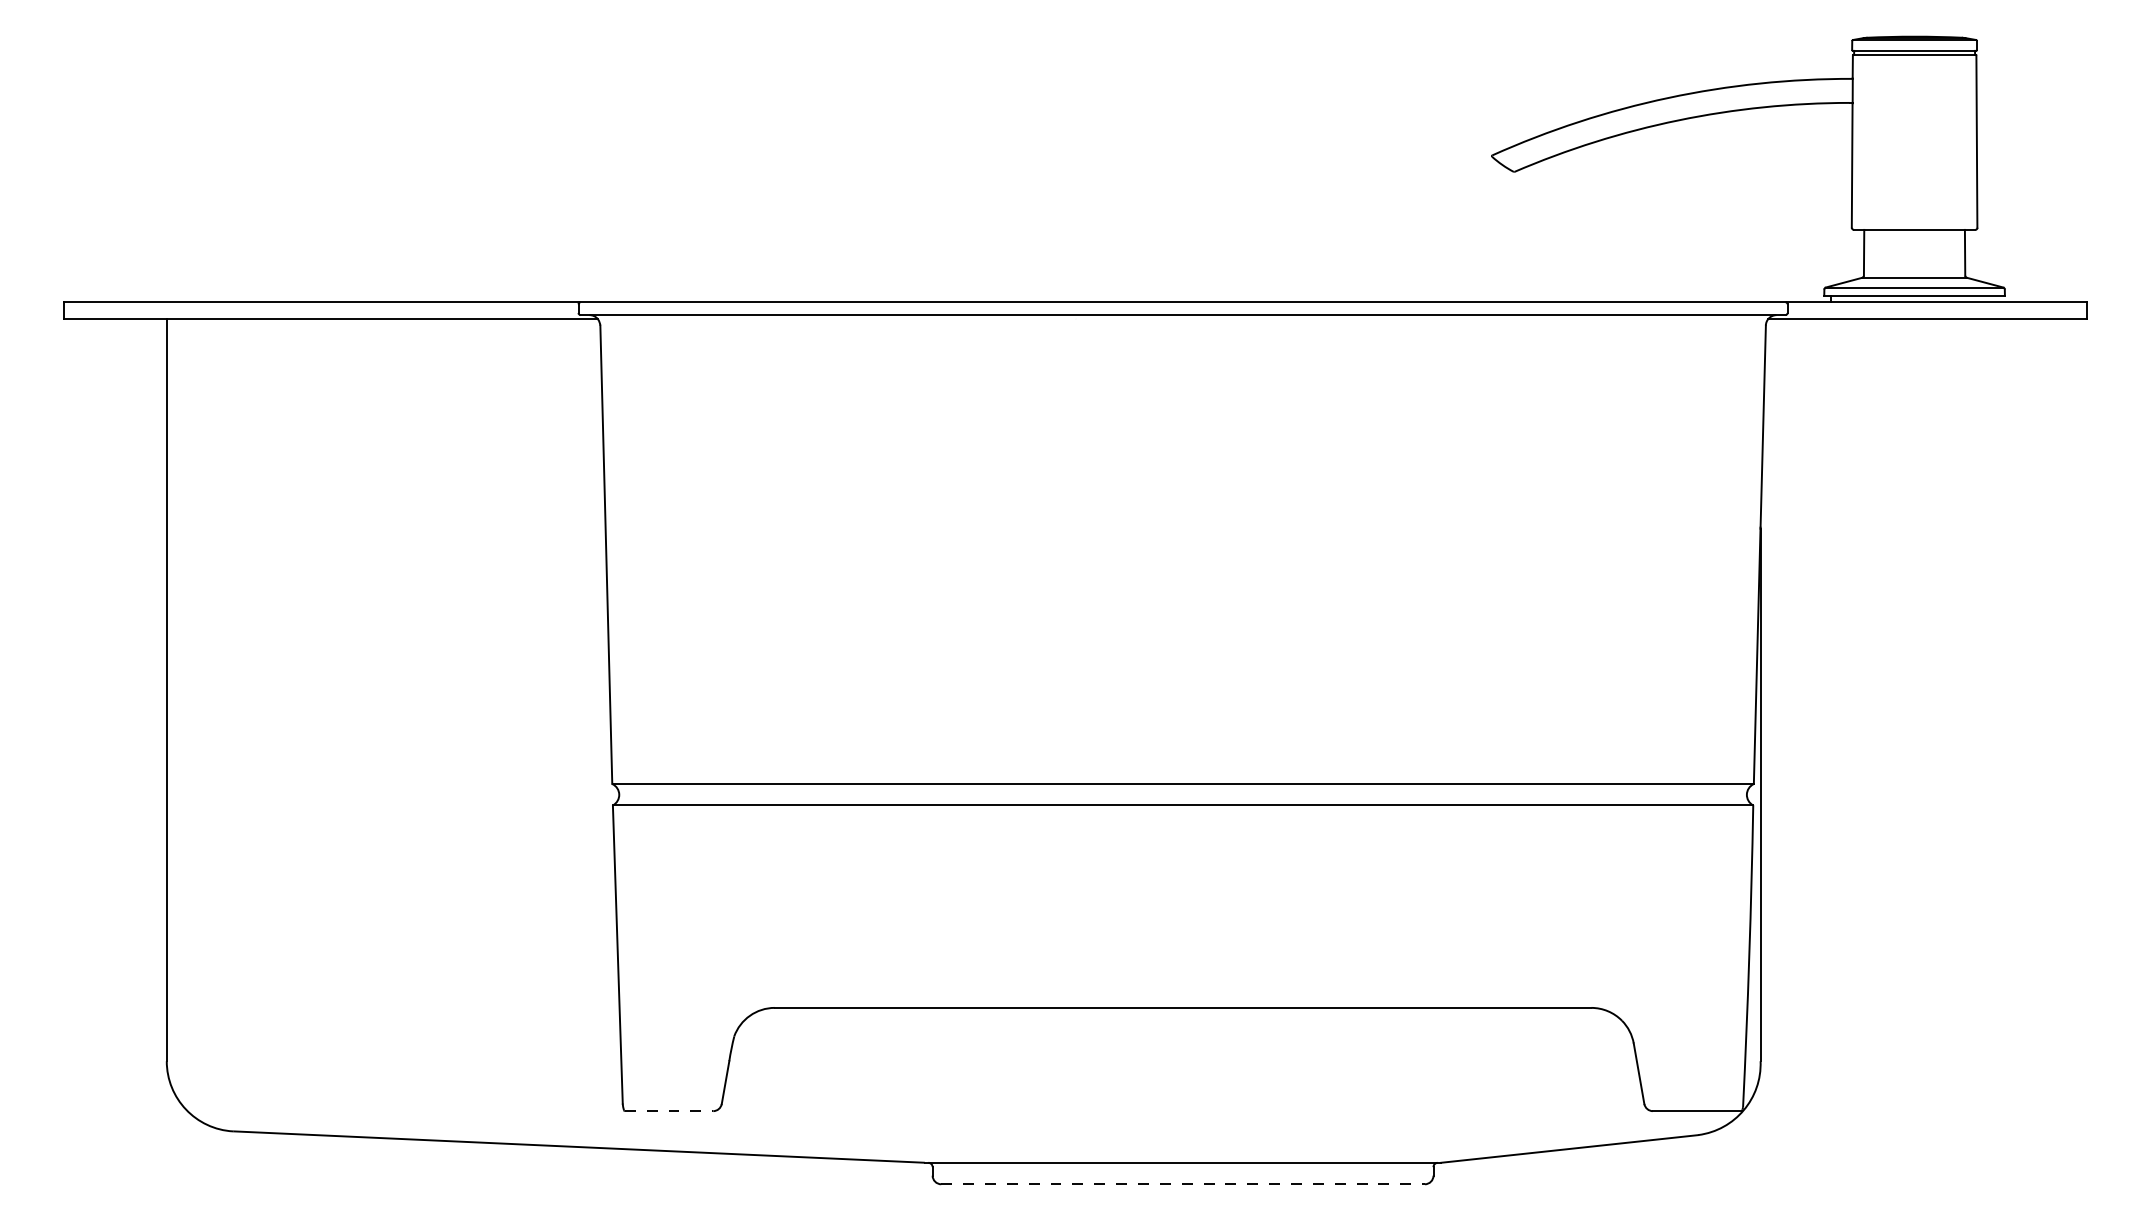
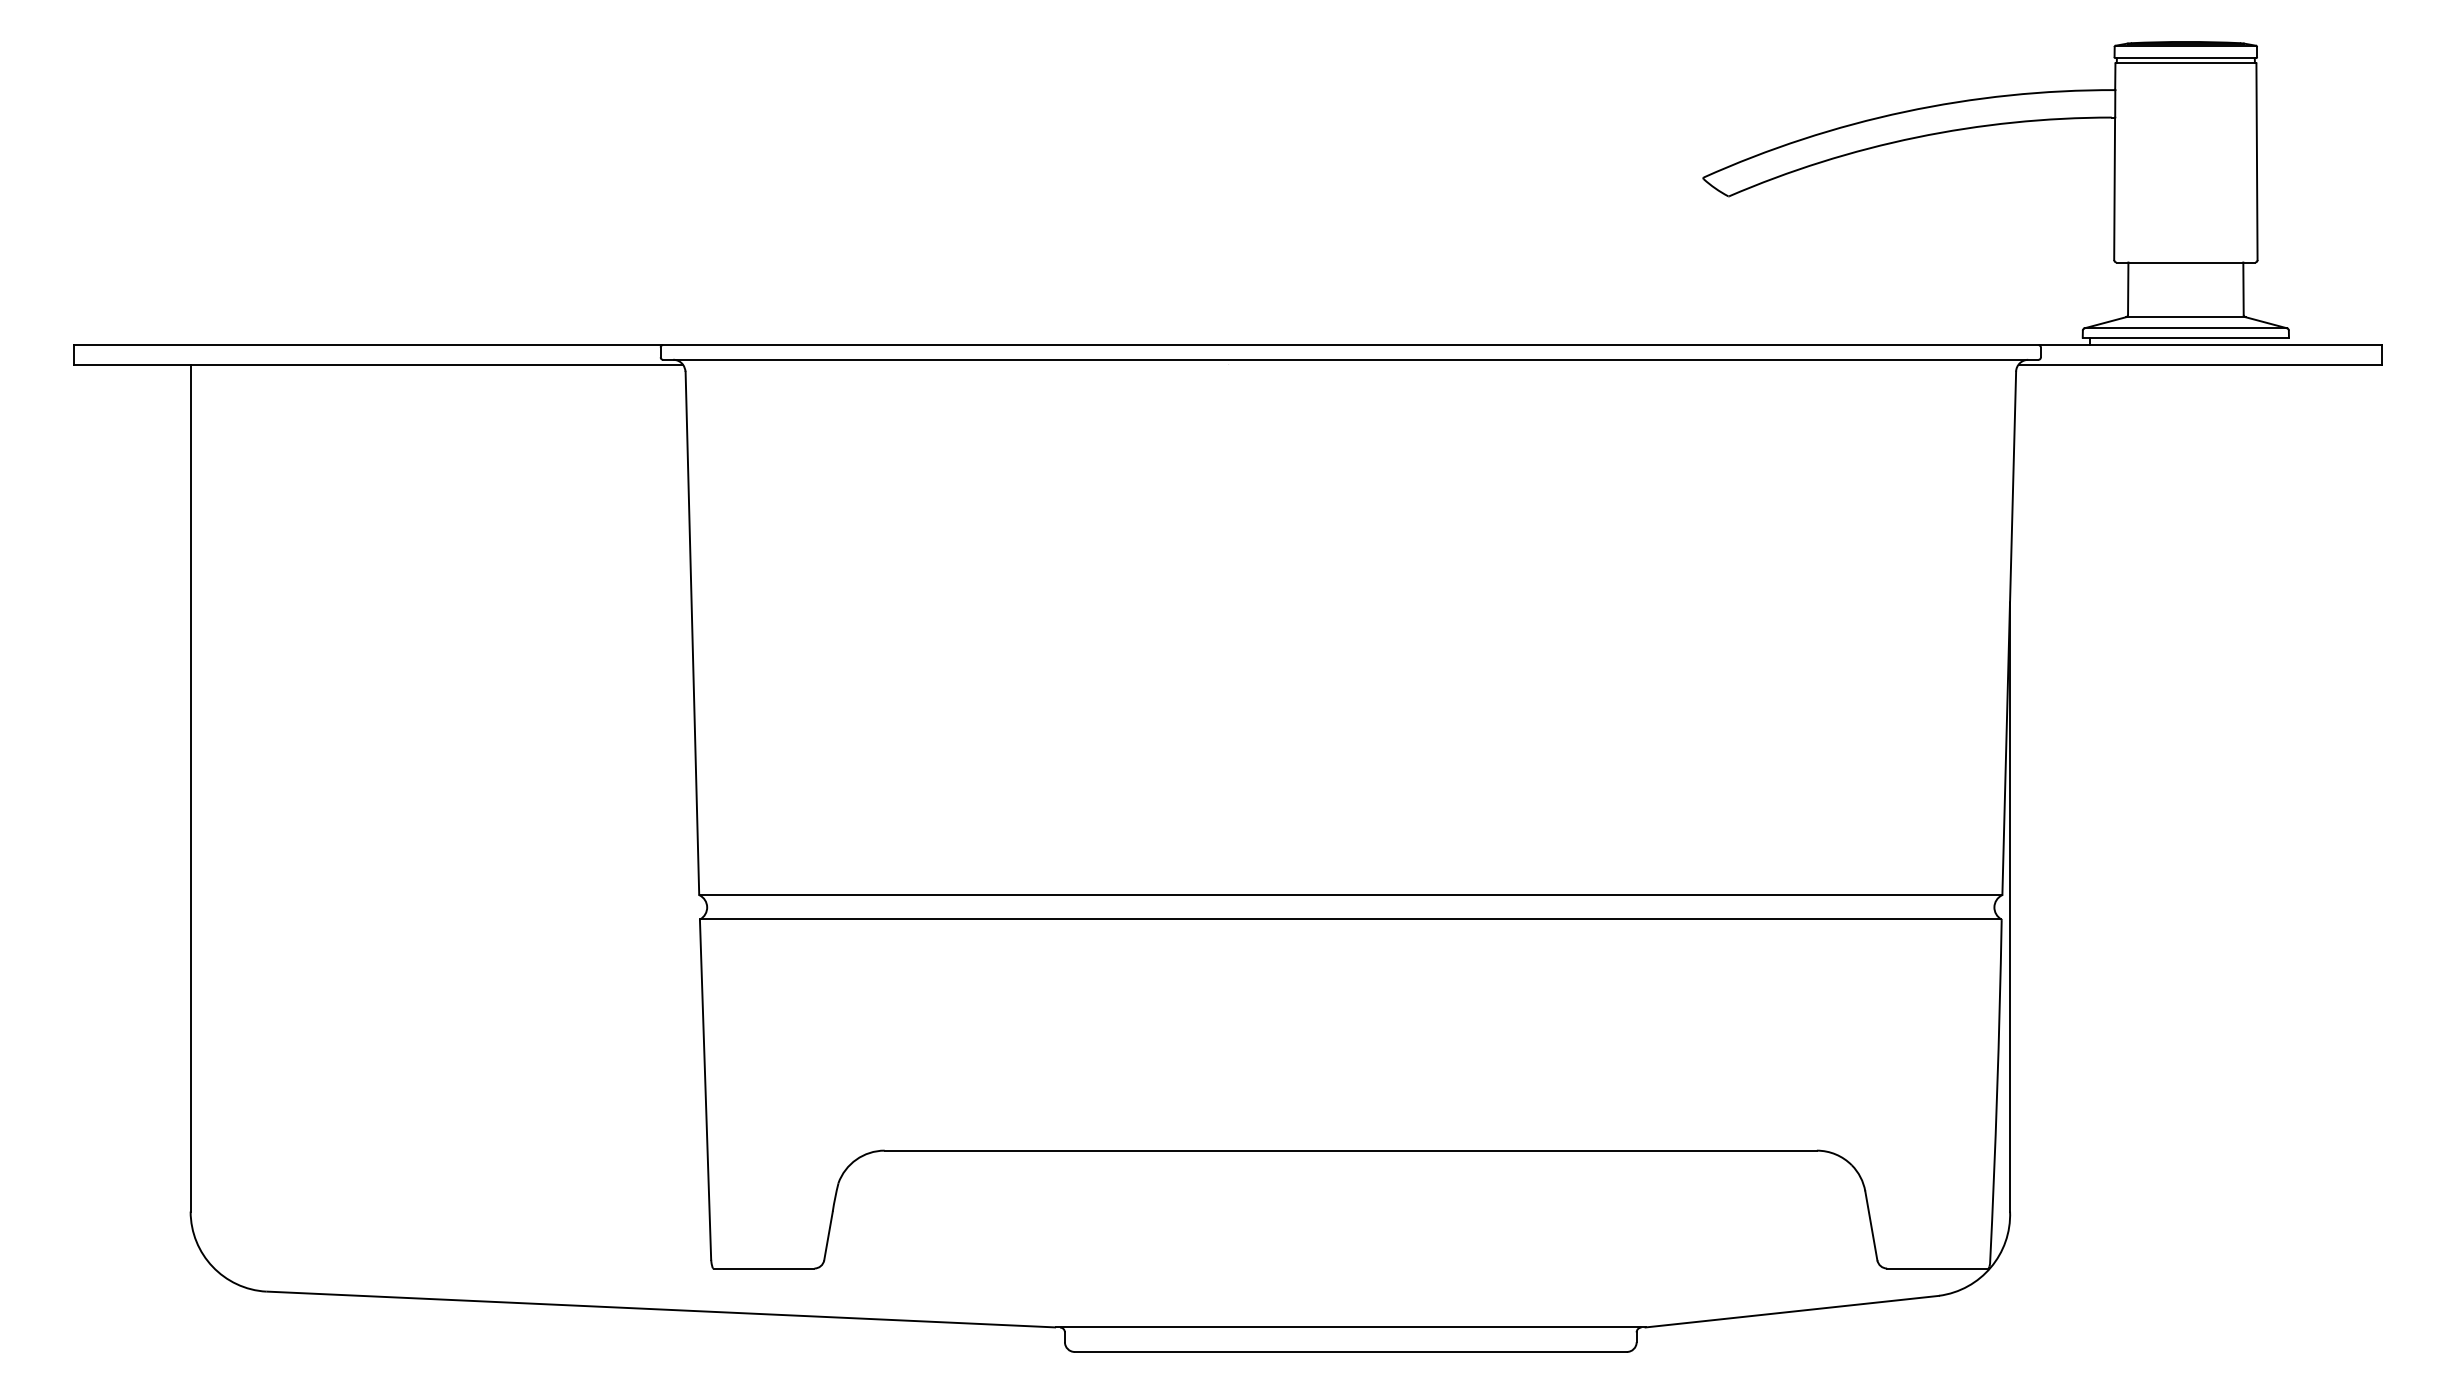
line: (669, 1111) -> (764, 1268), dashed -> solid
line: (1183, 1184) -> (1351, 1352), dashed -> solid

